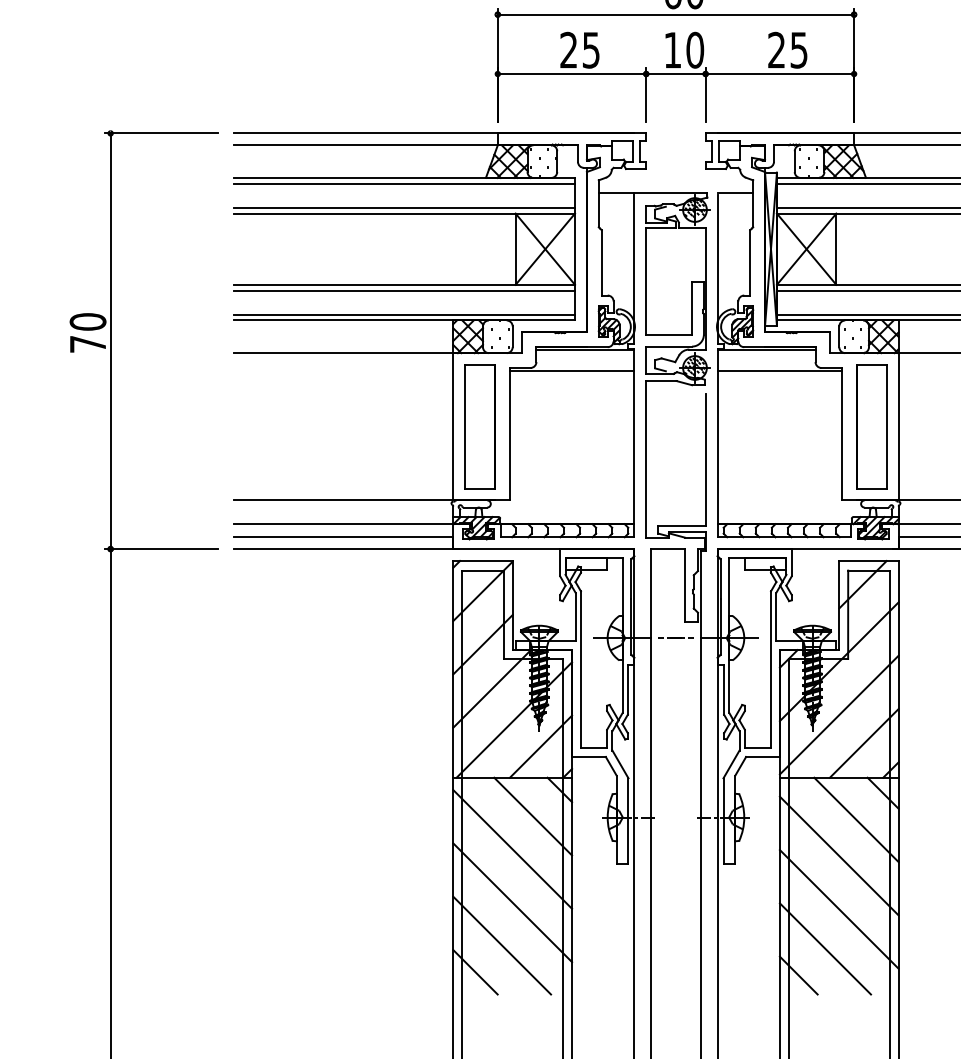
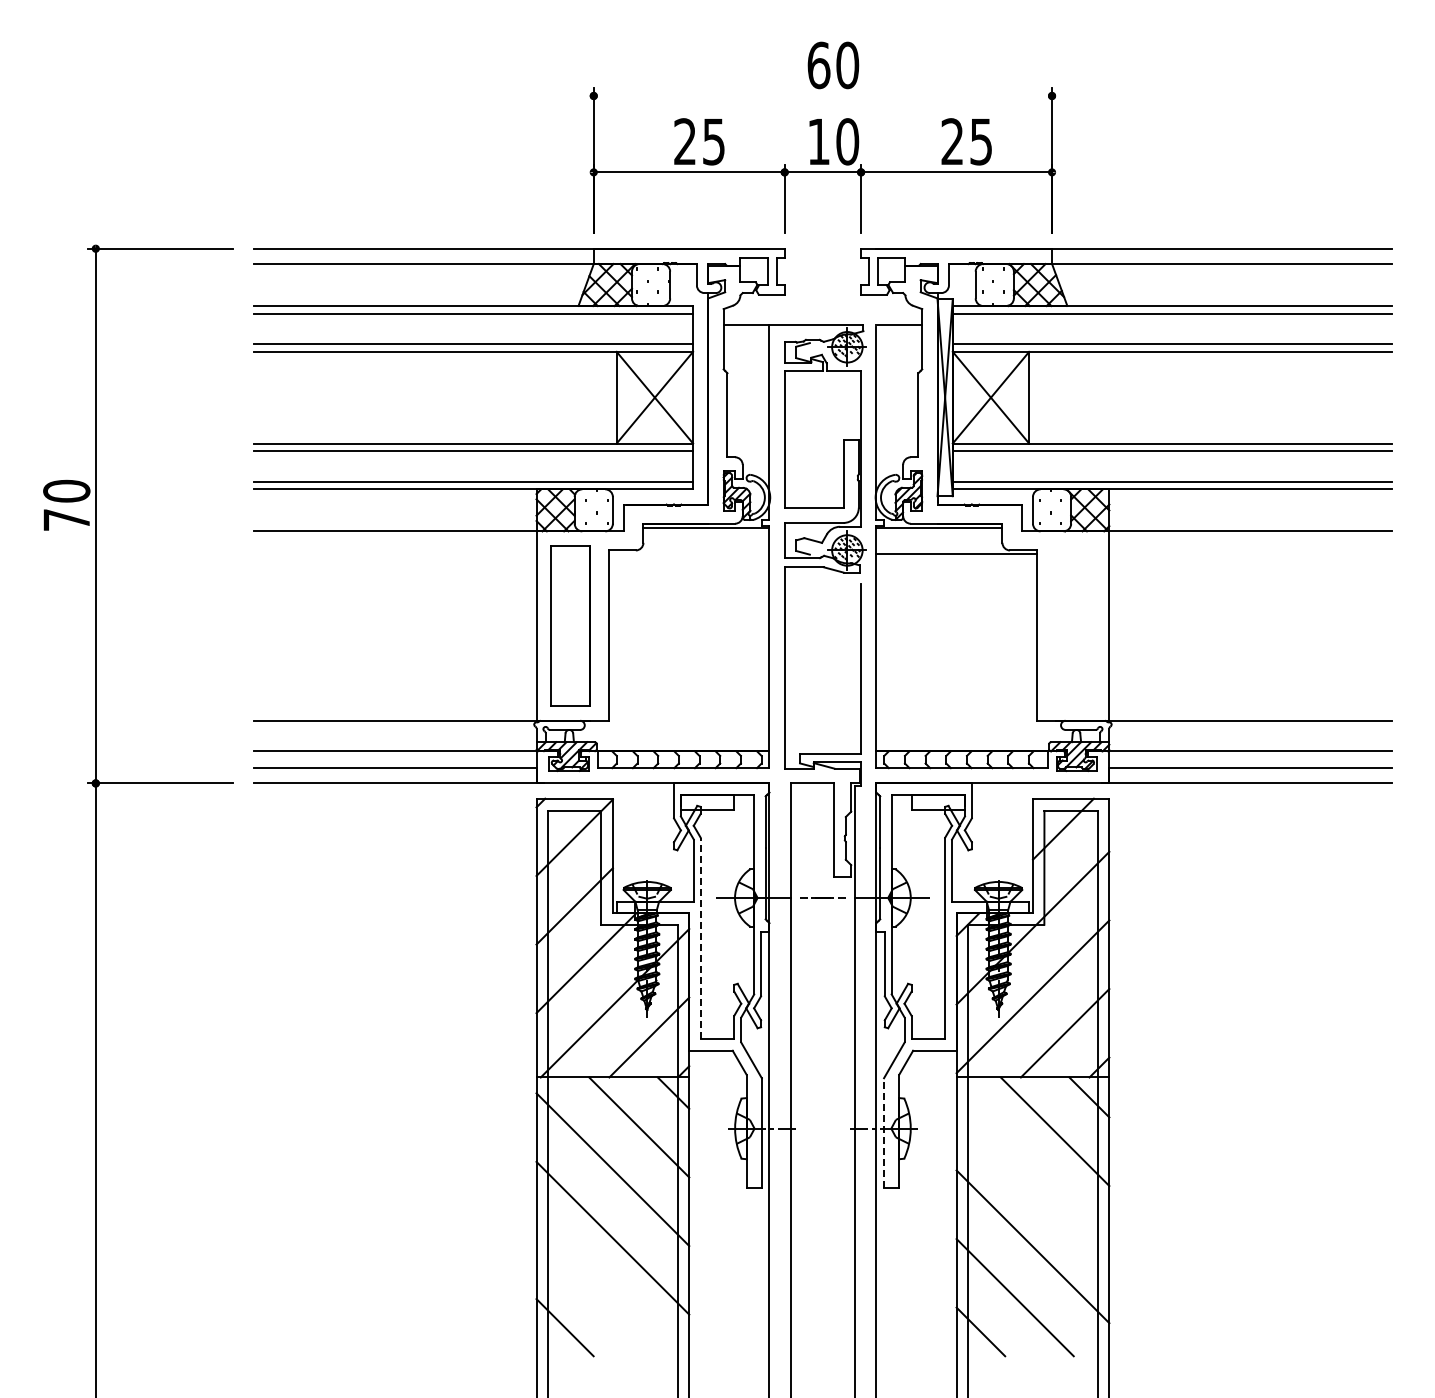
line: (675, 15) -> (822, 96), removed
line: (572, 371) -> (689, 554), removed
part: (872, 426) -> (1075, 625), removed
line: (580, 669) -> (700, 938), solid -> dashed
line: (723, 821) -> (884, 1133), solid -> dashed
line: (838, 855) -> (1032, 1177), removed
line: (502, 945) -> (599, 1293), removed

